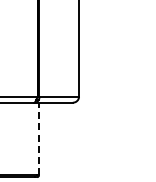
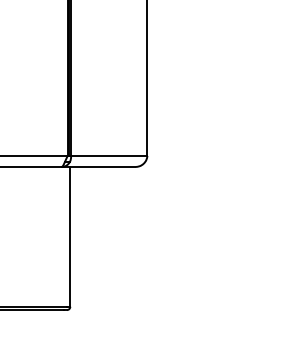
line: (38, 138) -> (69, 235), dashed -> solid

